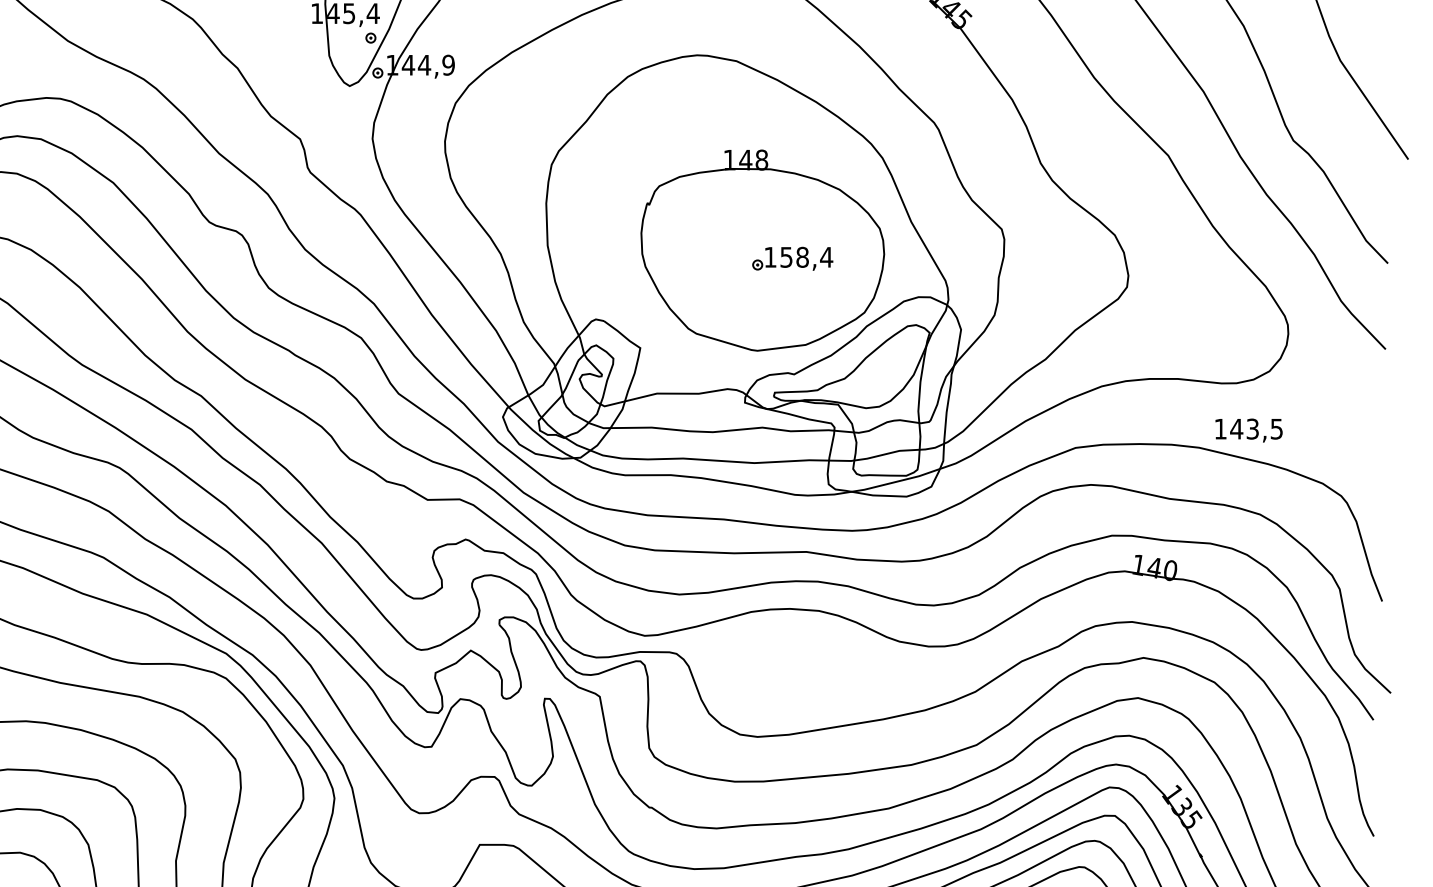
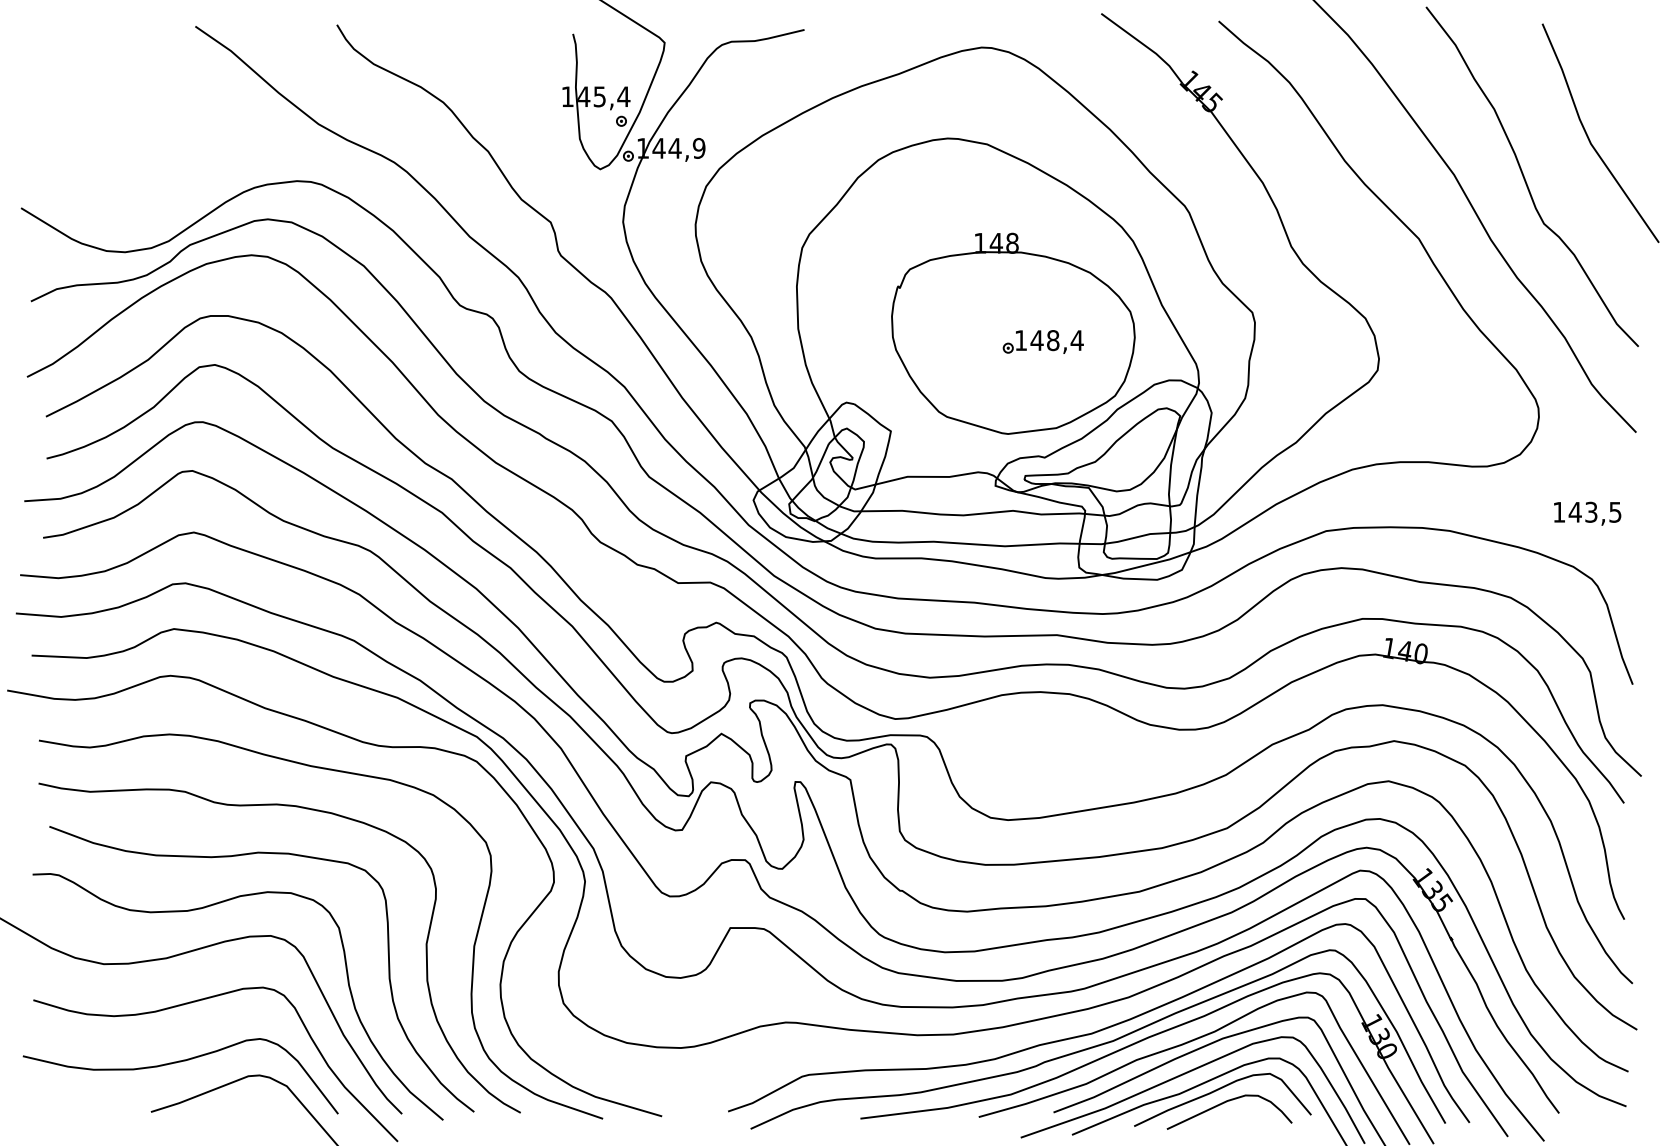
text: (785, 257) -> (1036, 340), 158,4 -> 148,4
text: (1248, 430) -> (1587, 513), moved

